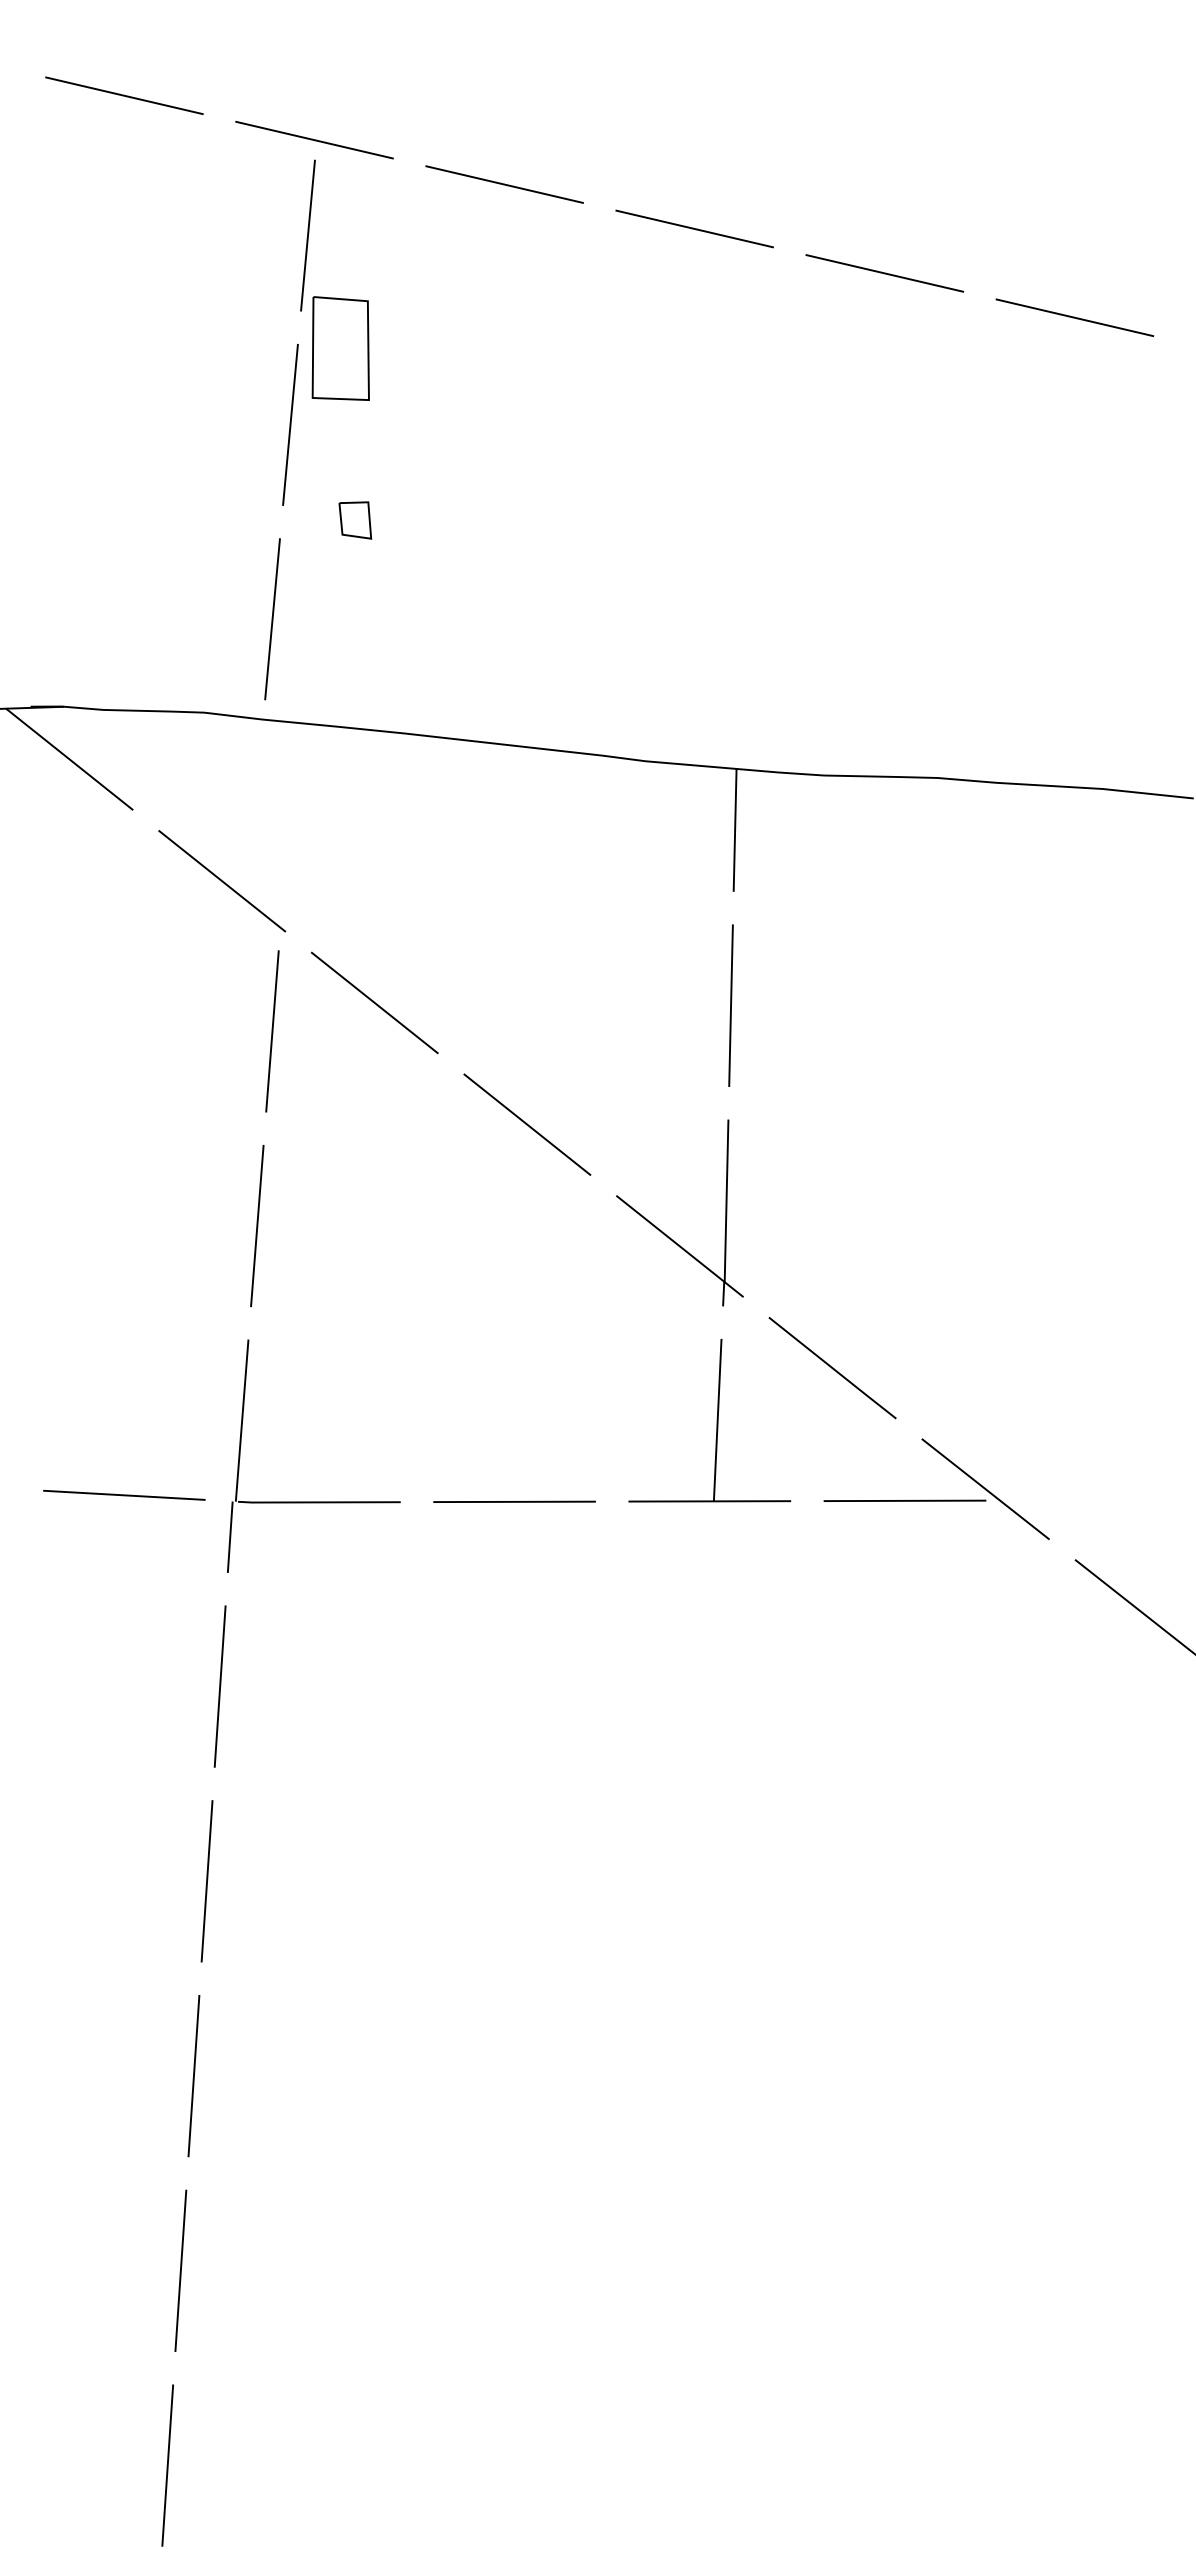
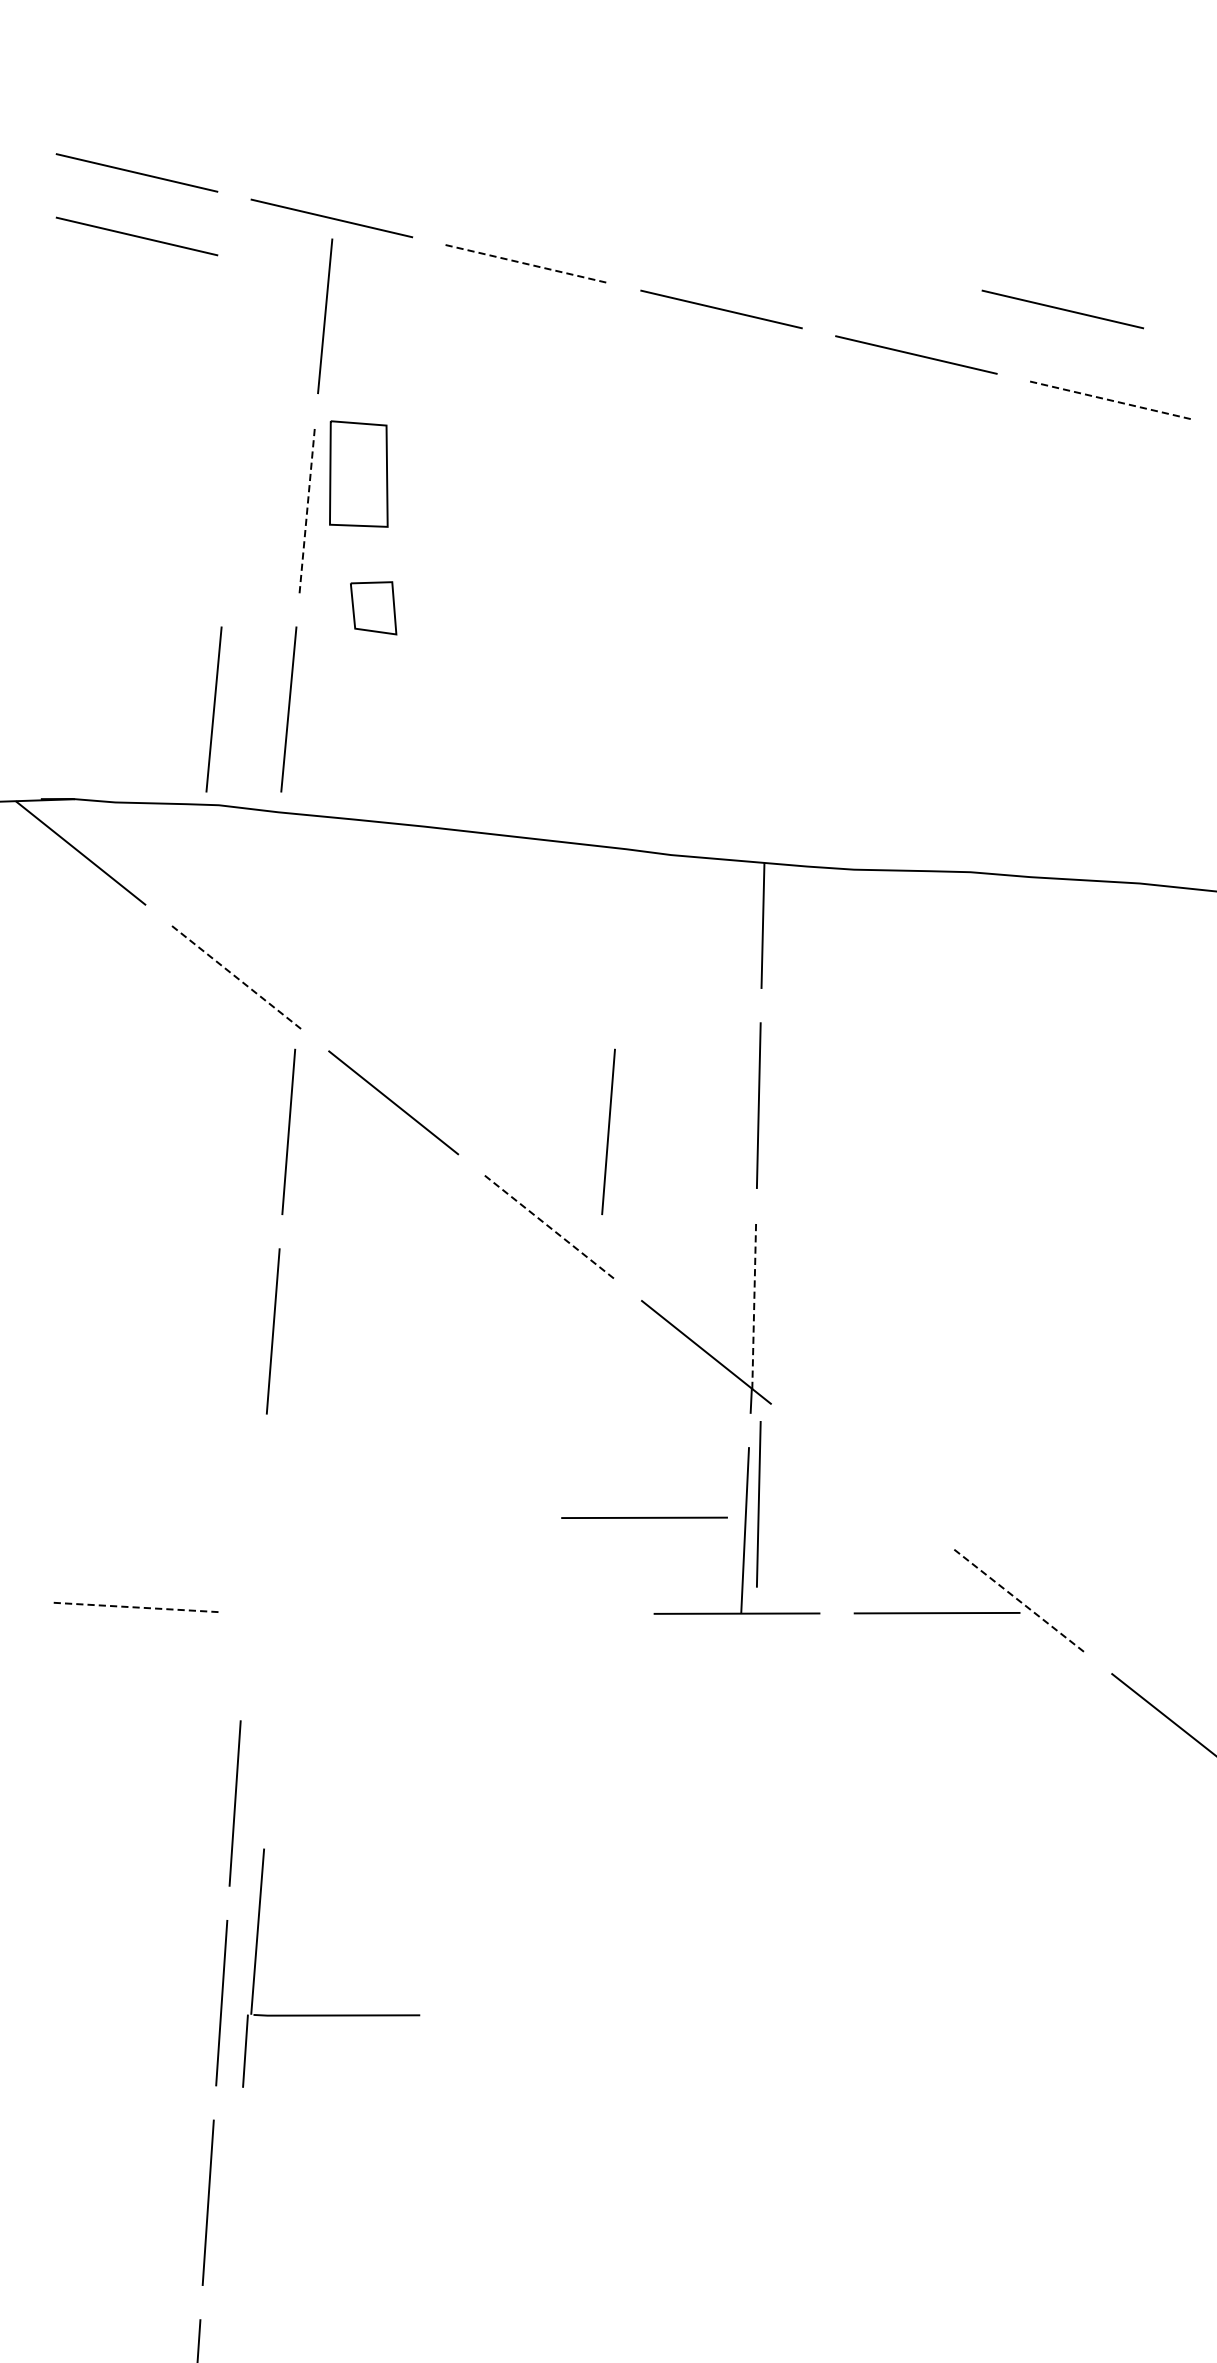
line: (124, 157) -> (137, 236), added
line: (505, 184) -> (527, 263), solid -> dashed
line: (1027, 228) -> (1062, 308), added
line: (1075, 317) -> (1111, 400), solid -> dashed
part: (340, 348) -> (358, 474), moved
line: (290, 424) -> (307, 509), solid -> dashed
part: (355, 520) -> (373, 608), size x1.4
line: (199, 619) -> (213, 709), added
line: (222, 881) -> (237, 978), solid -> dashed
line: (584, 1031) -> (608, 1132), added
line: (527, 1125) -> (550, 1228), solid -> dashed
line: (726, 1201) -> (754, 1306), solid -> dashed
line: (832, 1368) -> (862, 1477), removed
line: (730, 1394) -> (758, 1504), added
line: (986, 1489) -> (1020, 1601), solid -> dashed
line: (124, 1495) -> (137, 1607), solid -> dashed
part: (313, 1501) -> (330, 2014), moved
line: (514, 1501) -> (644, 1517), moved

